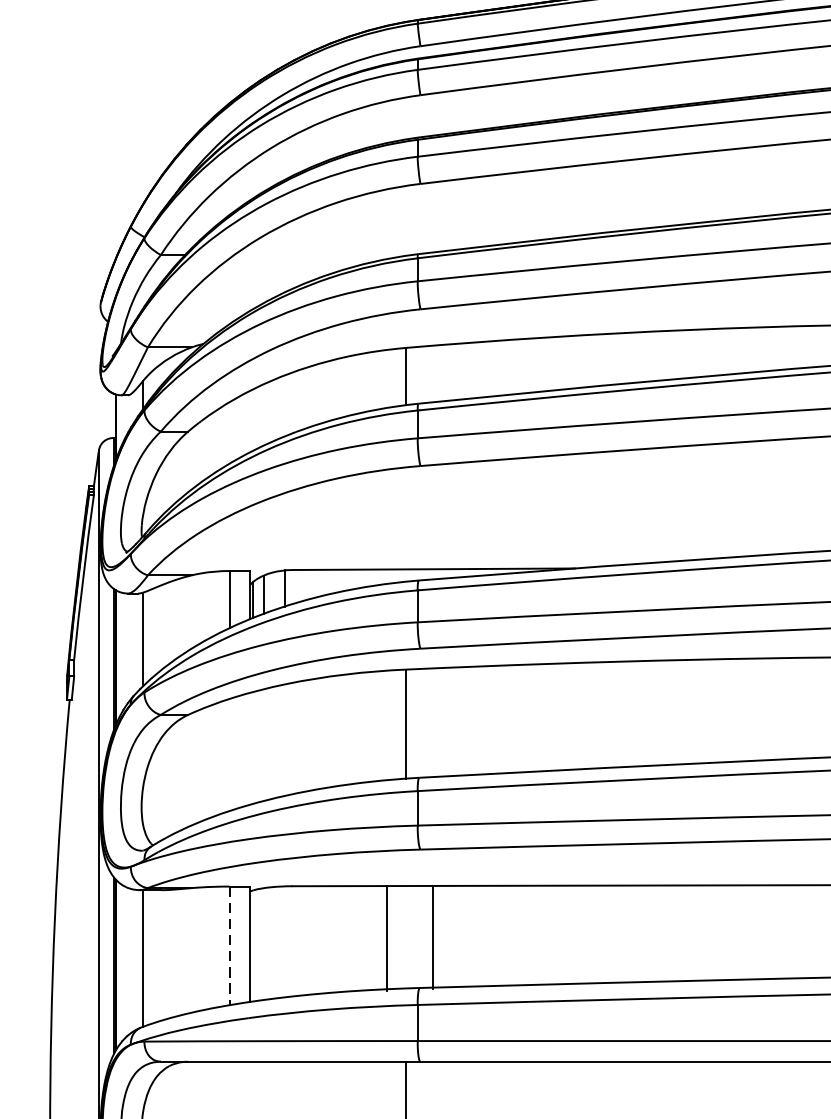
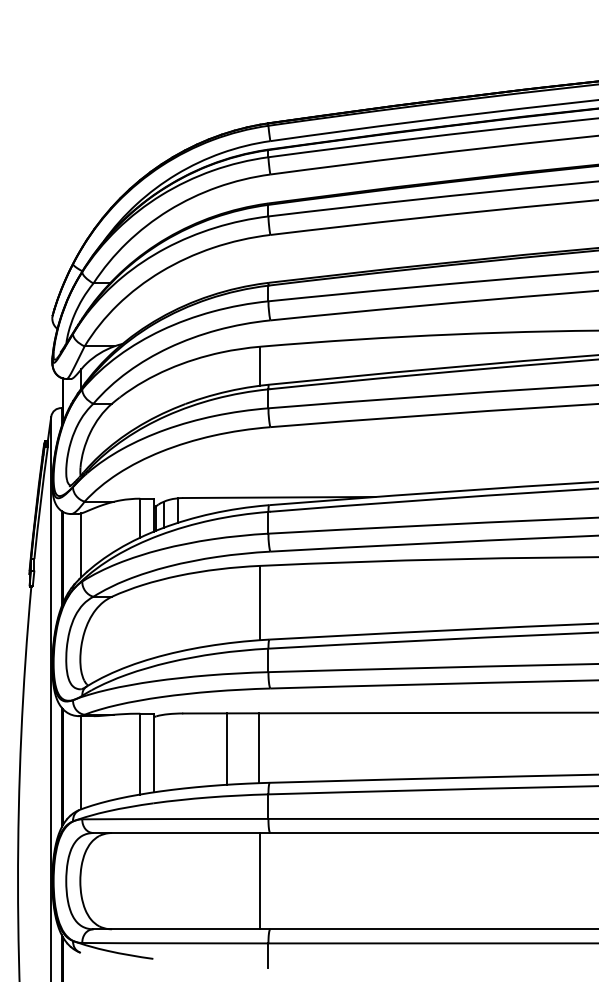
line: (386, 937) -> (226, 748), moved
line: (432, 937) -> (258, 748), moved
line: (229, 946) -> (140, 754), dashed -> solid

